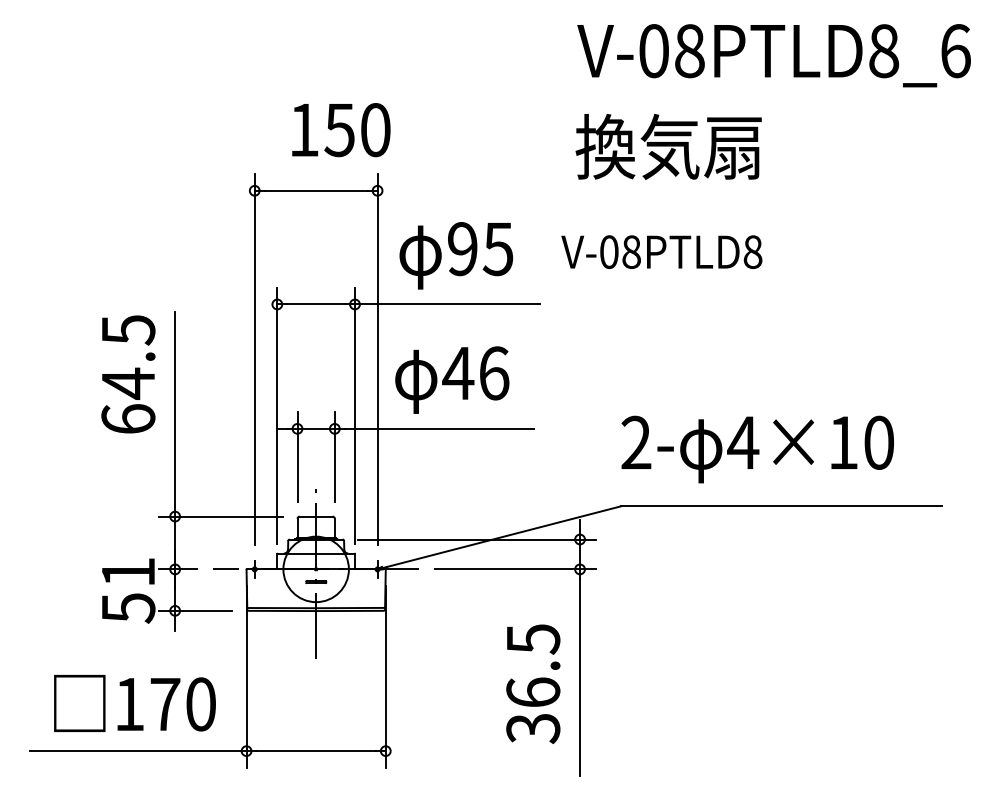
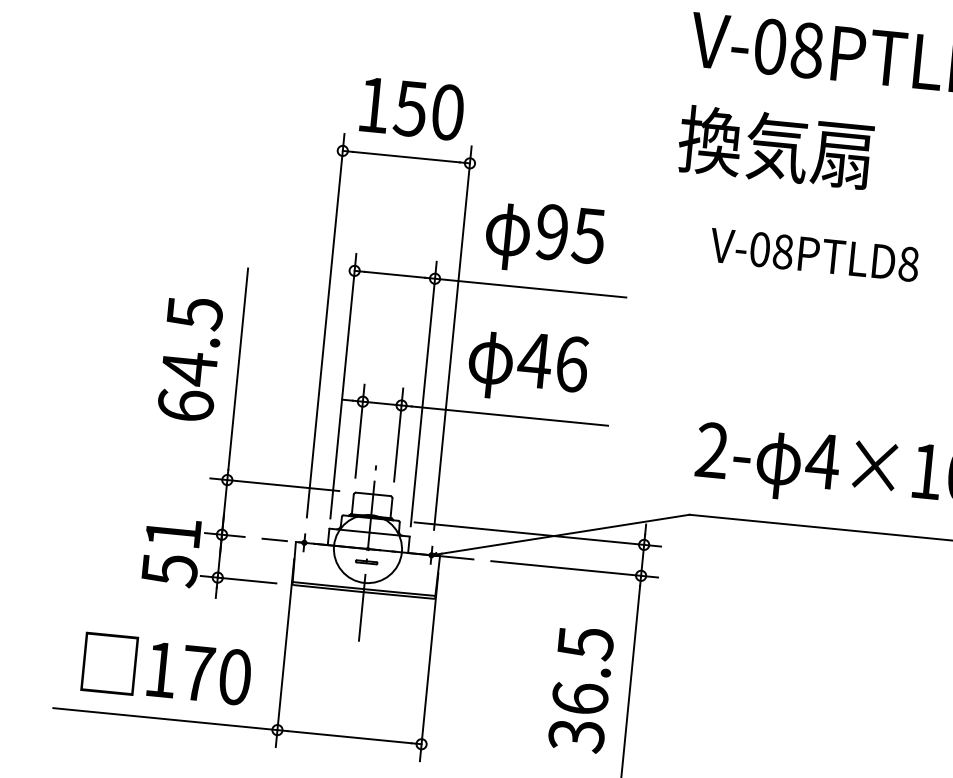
text: (341, 130) -> (412, 109), moved
text: (661, 251) -> (814, 254), moved
text: (128, 374) -> (190, 359), moved

